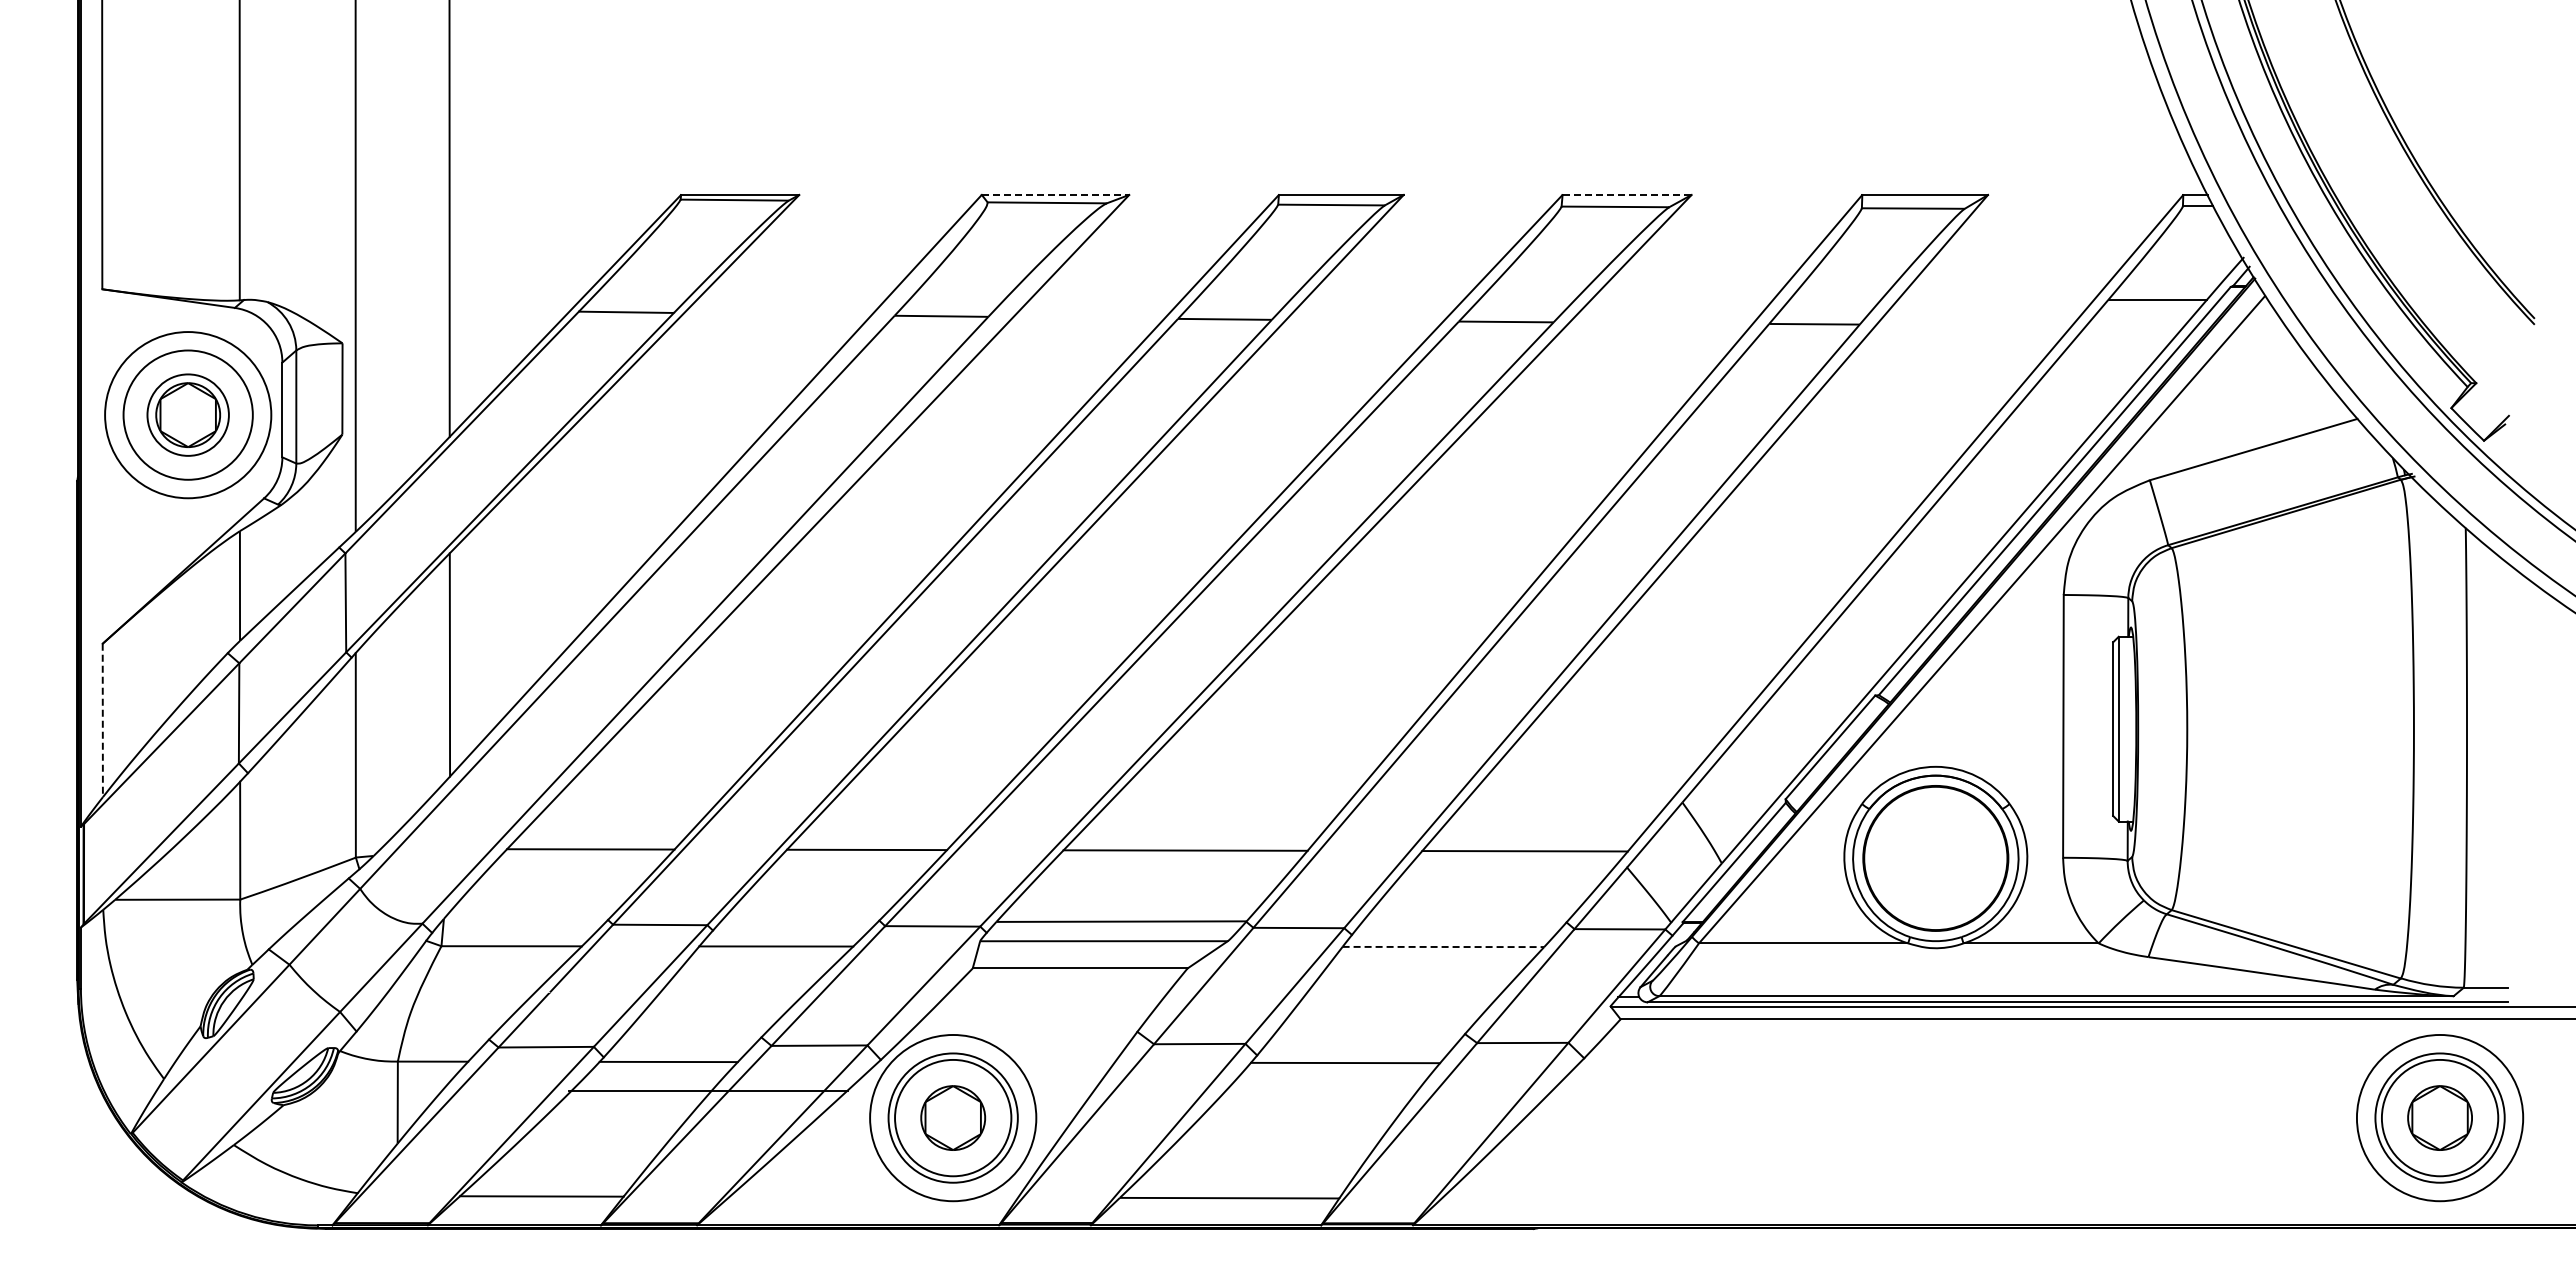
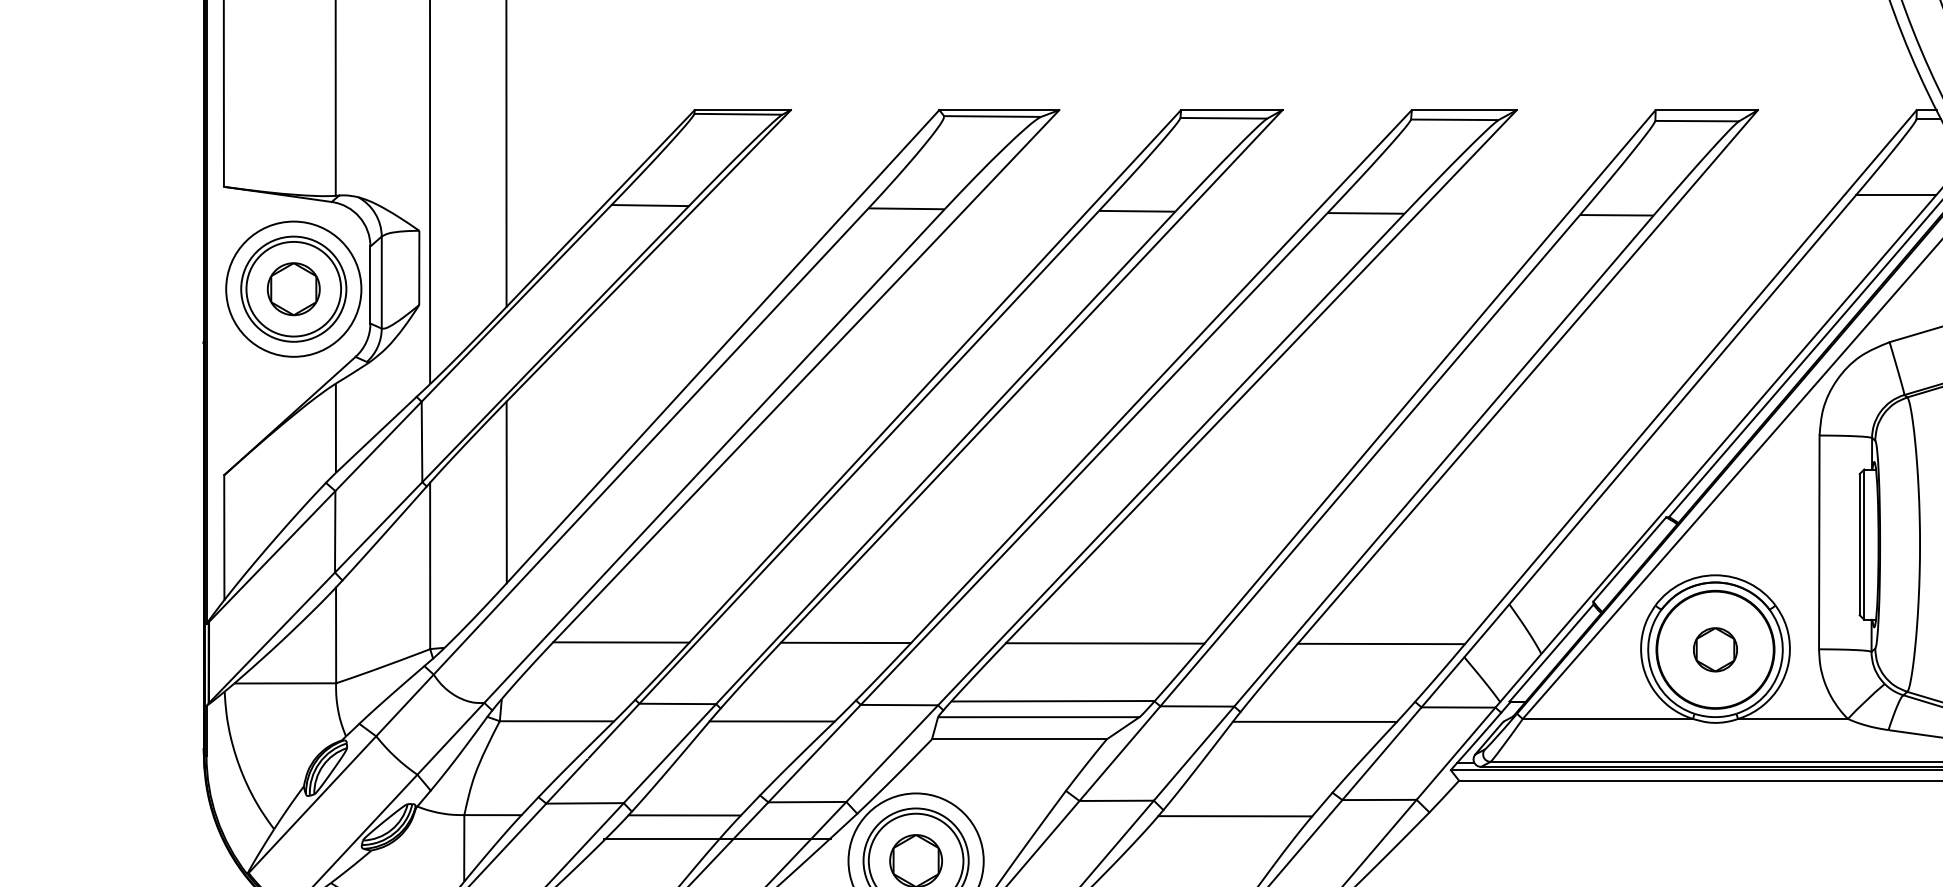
line: (1055, 194) -> (999, 109), dashed -> solid
line: (1627, 194) -> (1464, 109), dashed -> solid
circle: (188, 414) -> (294, 288), size x1.43
line: (102, 720) -> (224, 537), dashed -> solid
part: (1935, 857) -> (1715, 649), added
line: (1443, 946) -> (1314, 721), dashed -> solid

